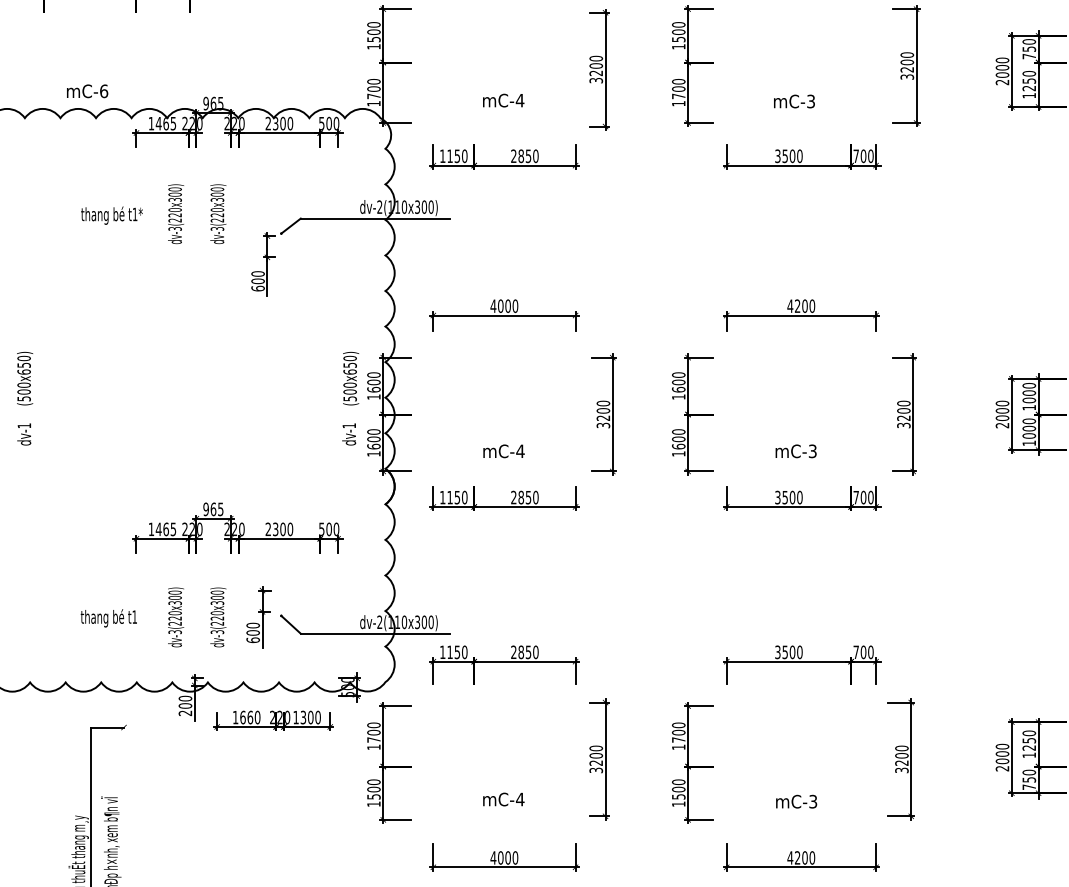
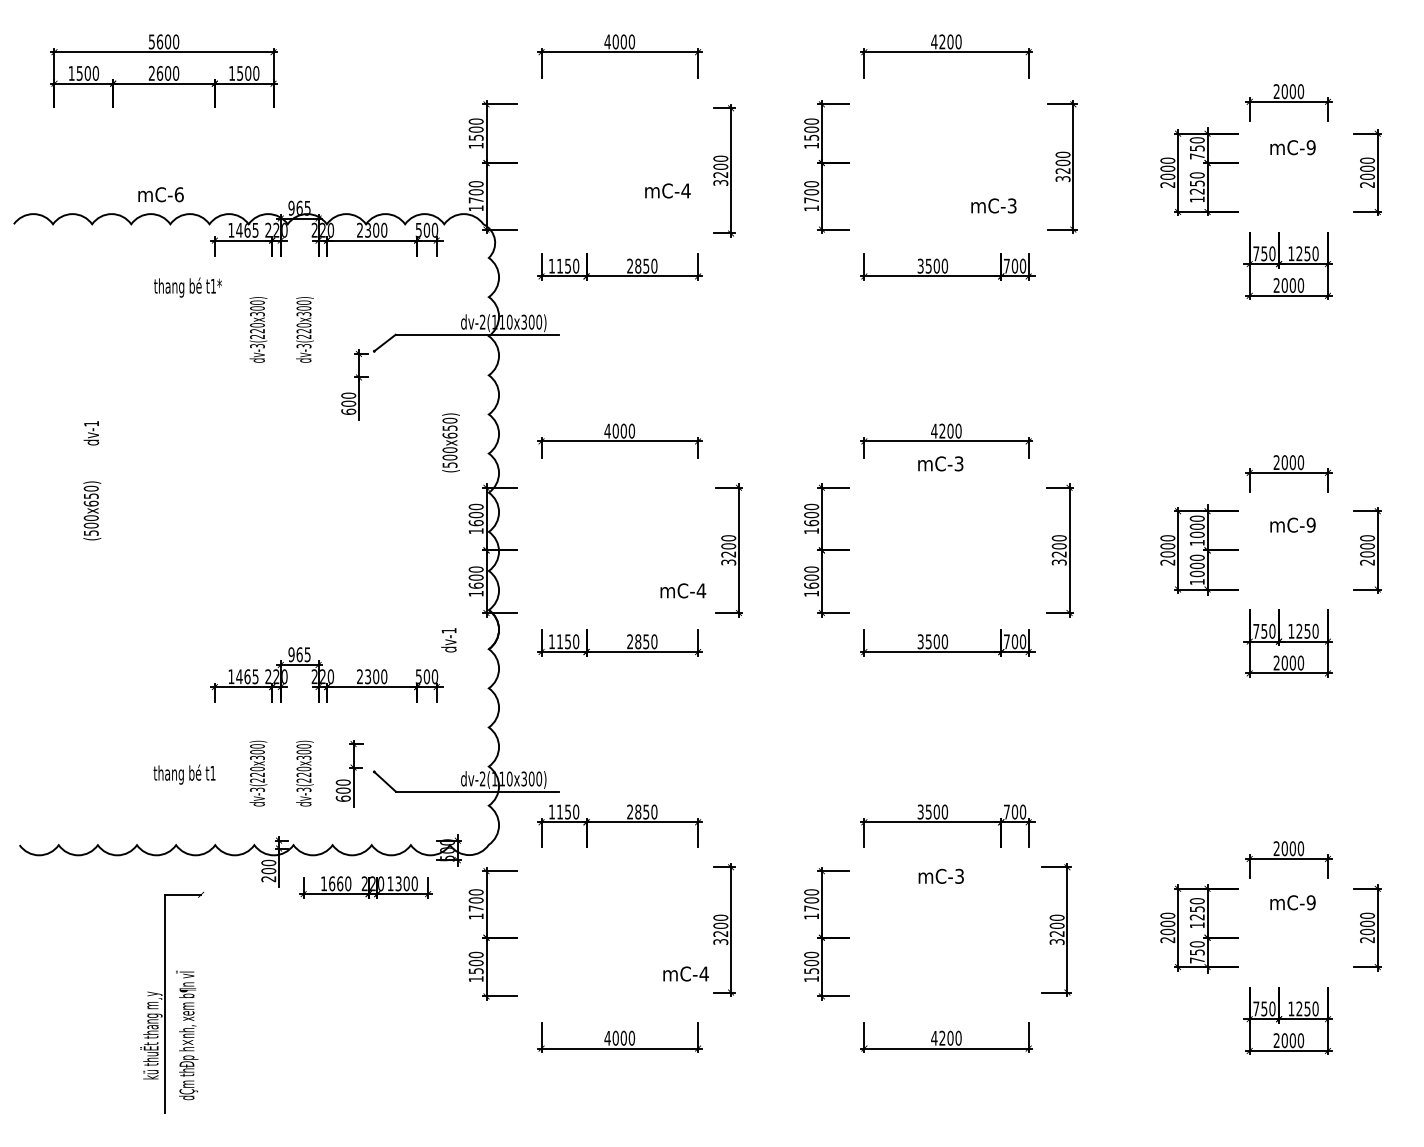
text: (503, 100) -> (667, 190), moved
text: (794, 101) -> (993, 205), moved
text: (111, 215) -> (187, 287), moved
text: (350, 378) -> (450, 442), moved
text: (24, 434) -> (91, 433), moved
text: (348, 434) -> (448, 640), moved
text: (504, 451) -> (683, 590), moved
text: (795, 451) -> (940, 463), moved
text: (503, 799) -> (685, 973), moved
text: (795, 800) -> (940, 875), moved

